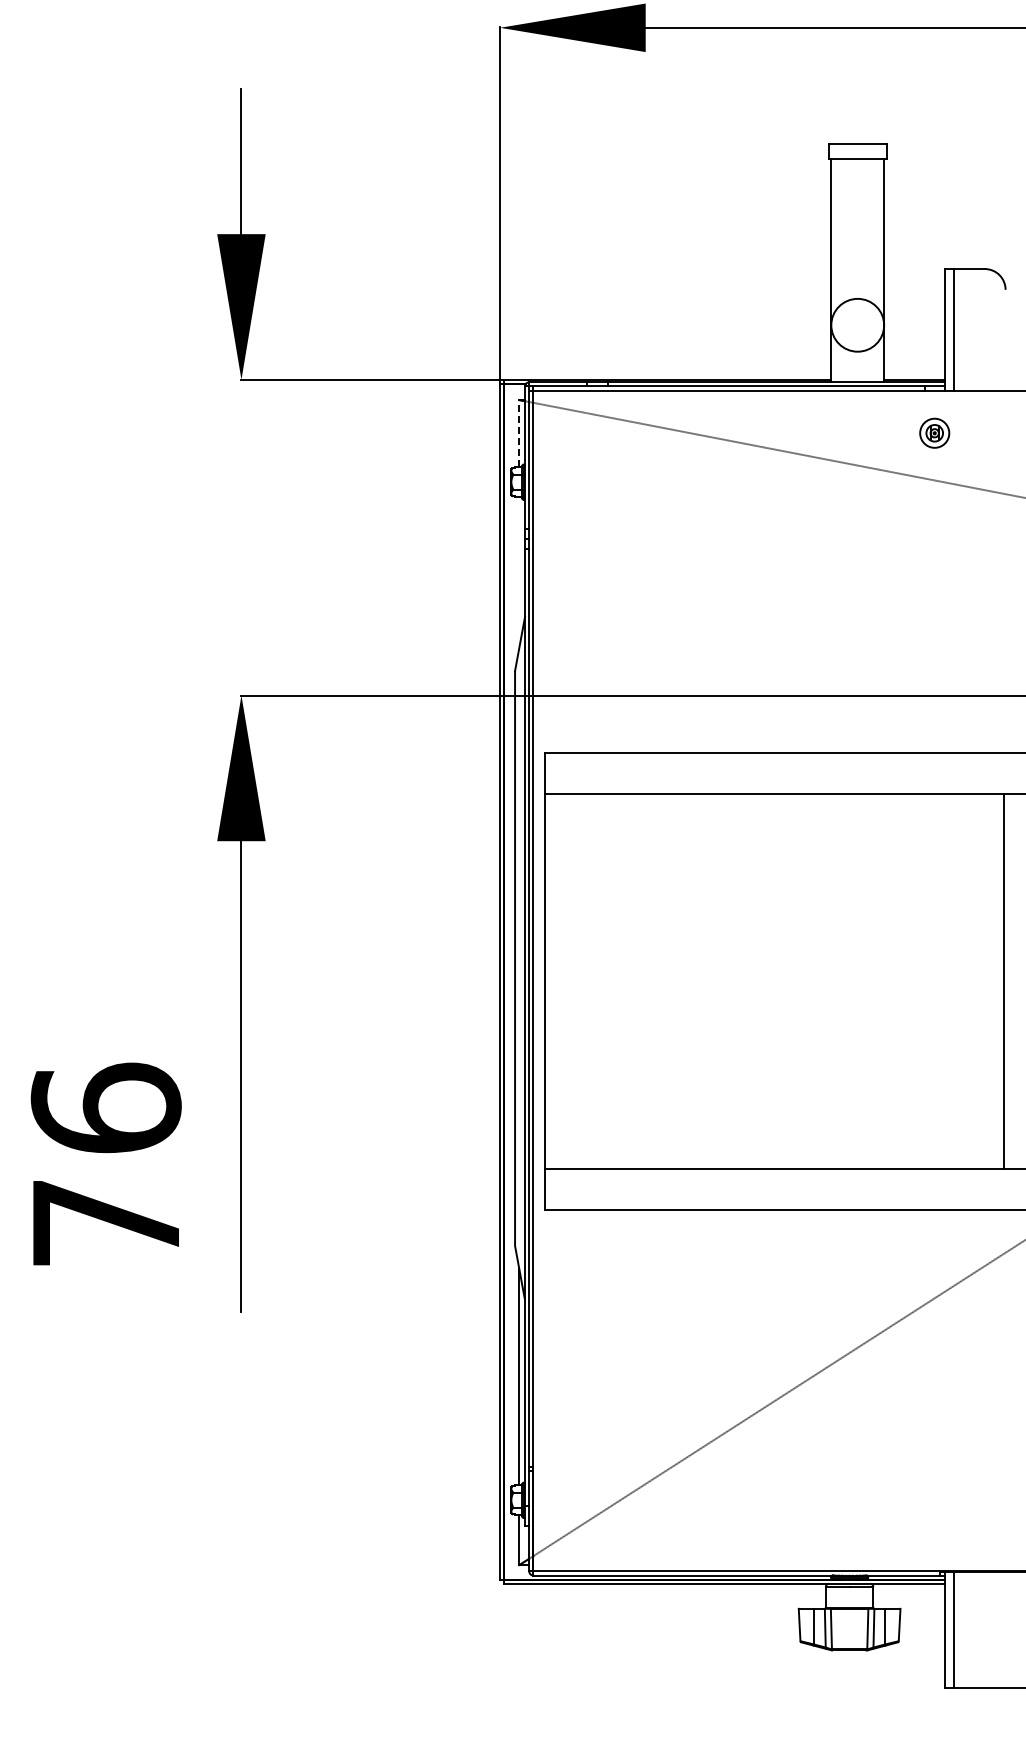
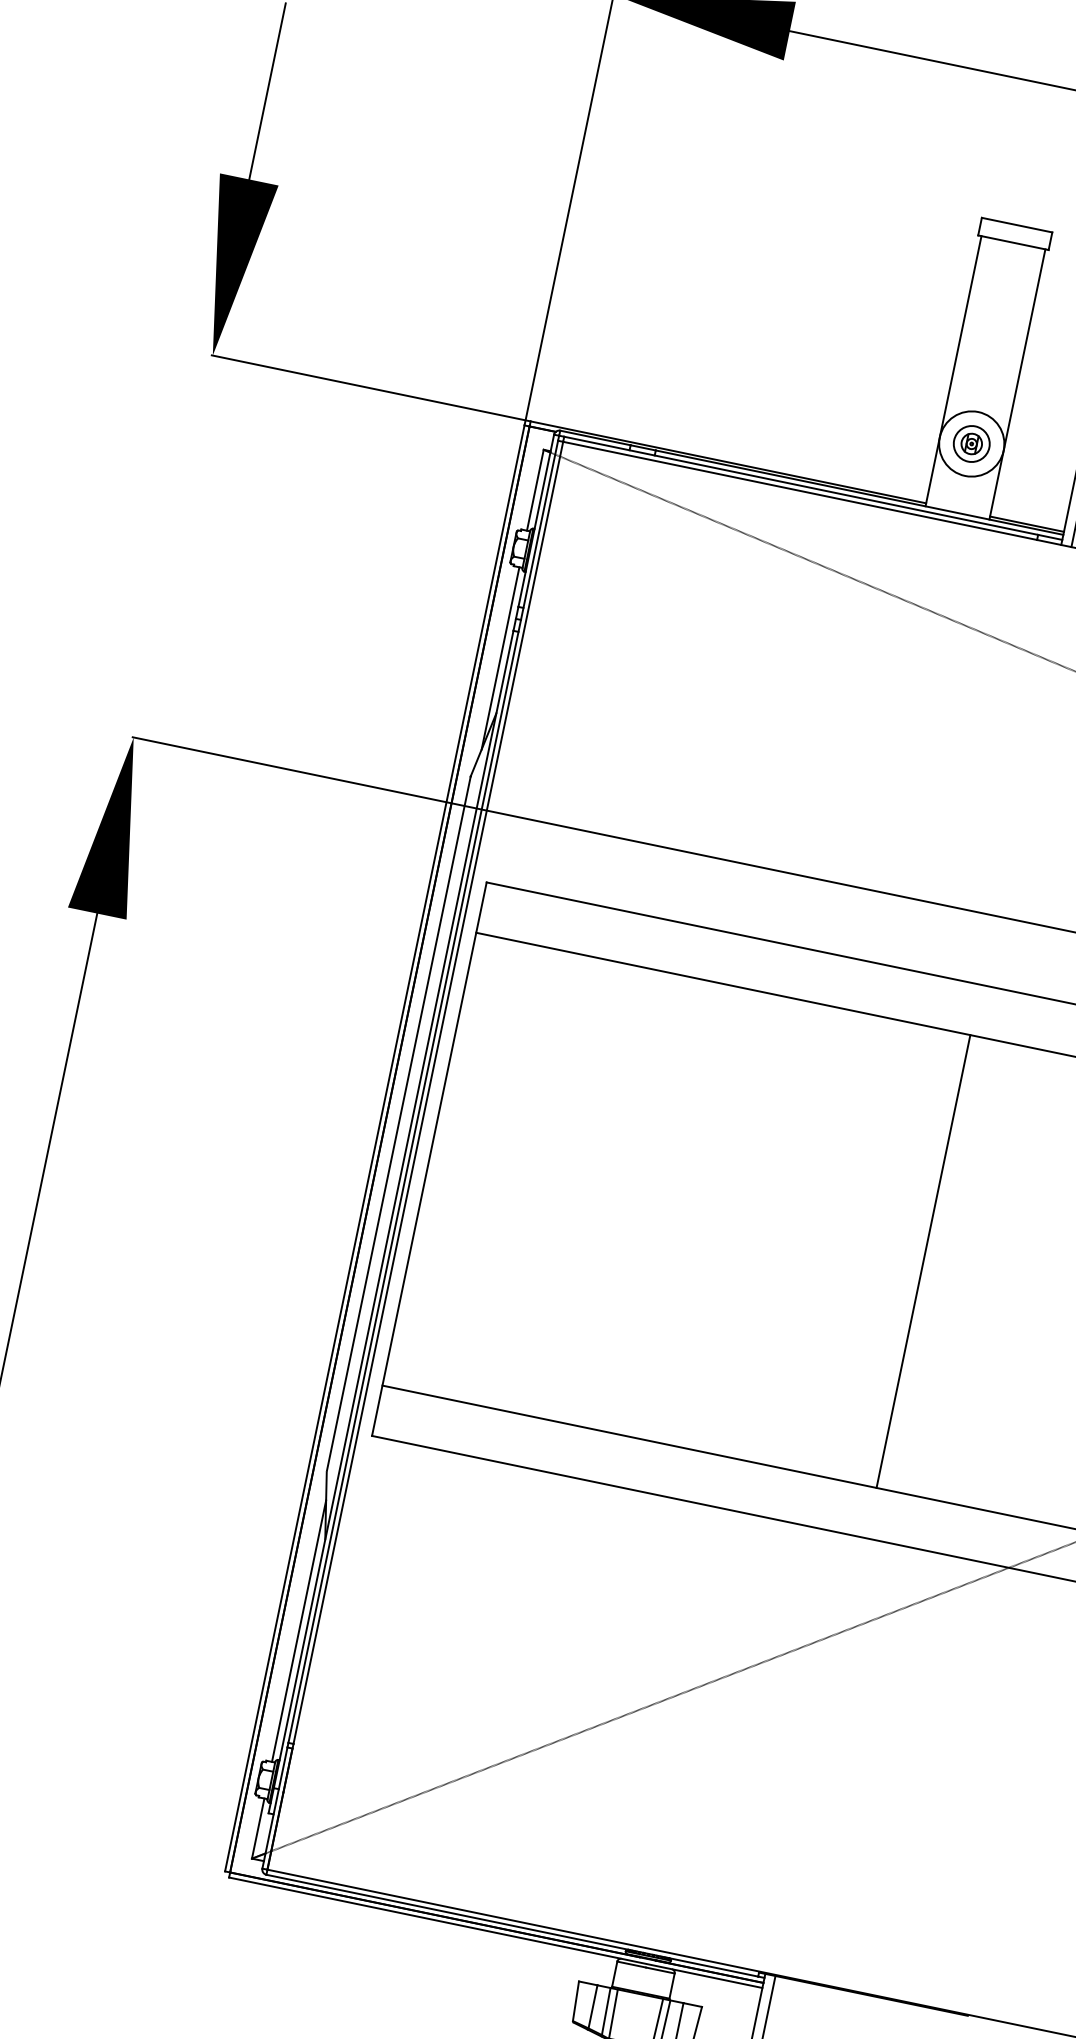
part: (934, 432) -> (971, 443), moved
line: (519, 433) -> (535, 490), dashed -> solid
line: (519, 572) -> (500, 658), added
line: (1003, 981) -> (923, 1261), moved

